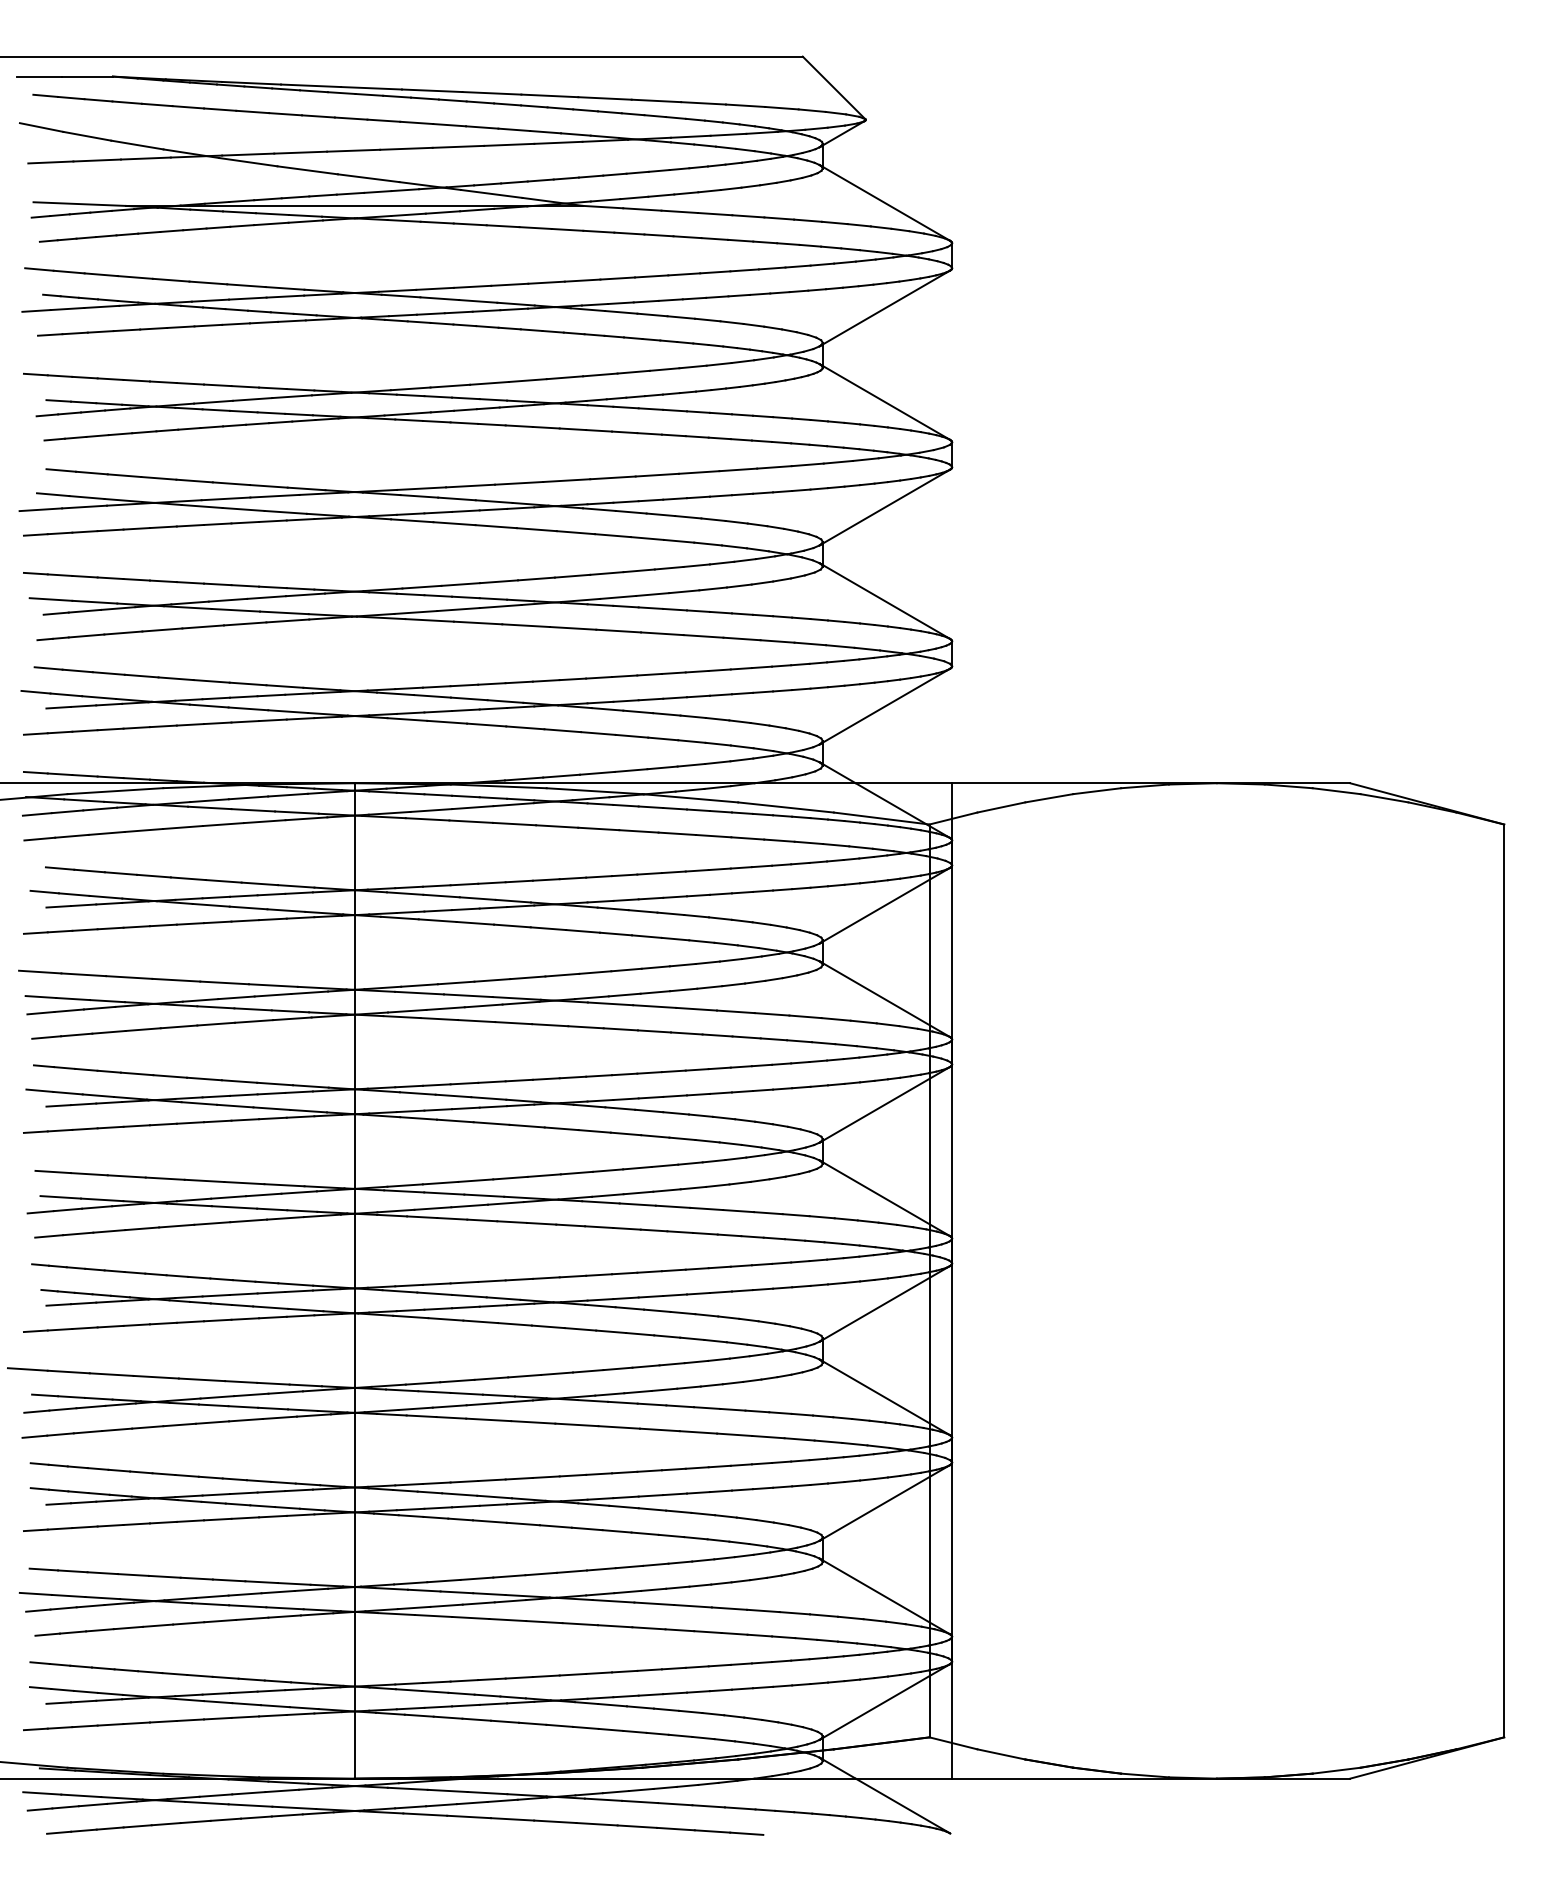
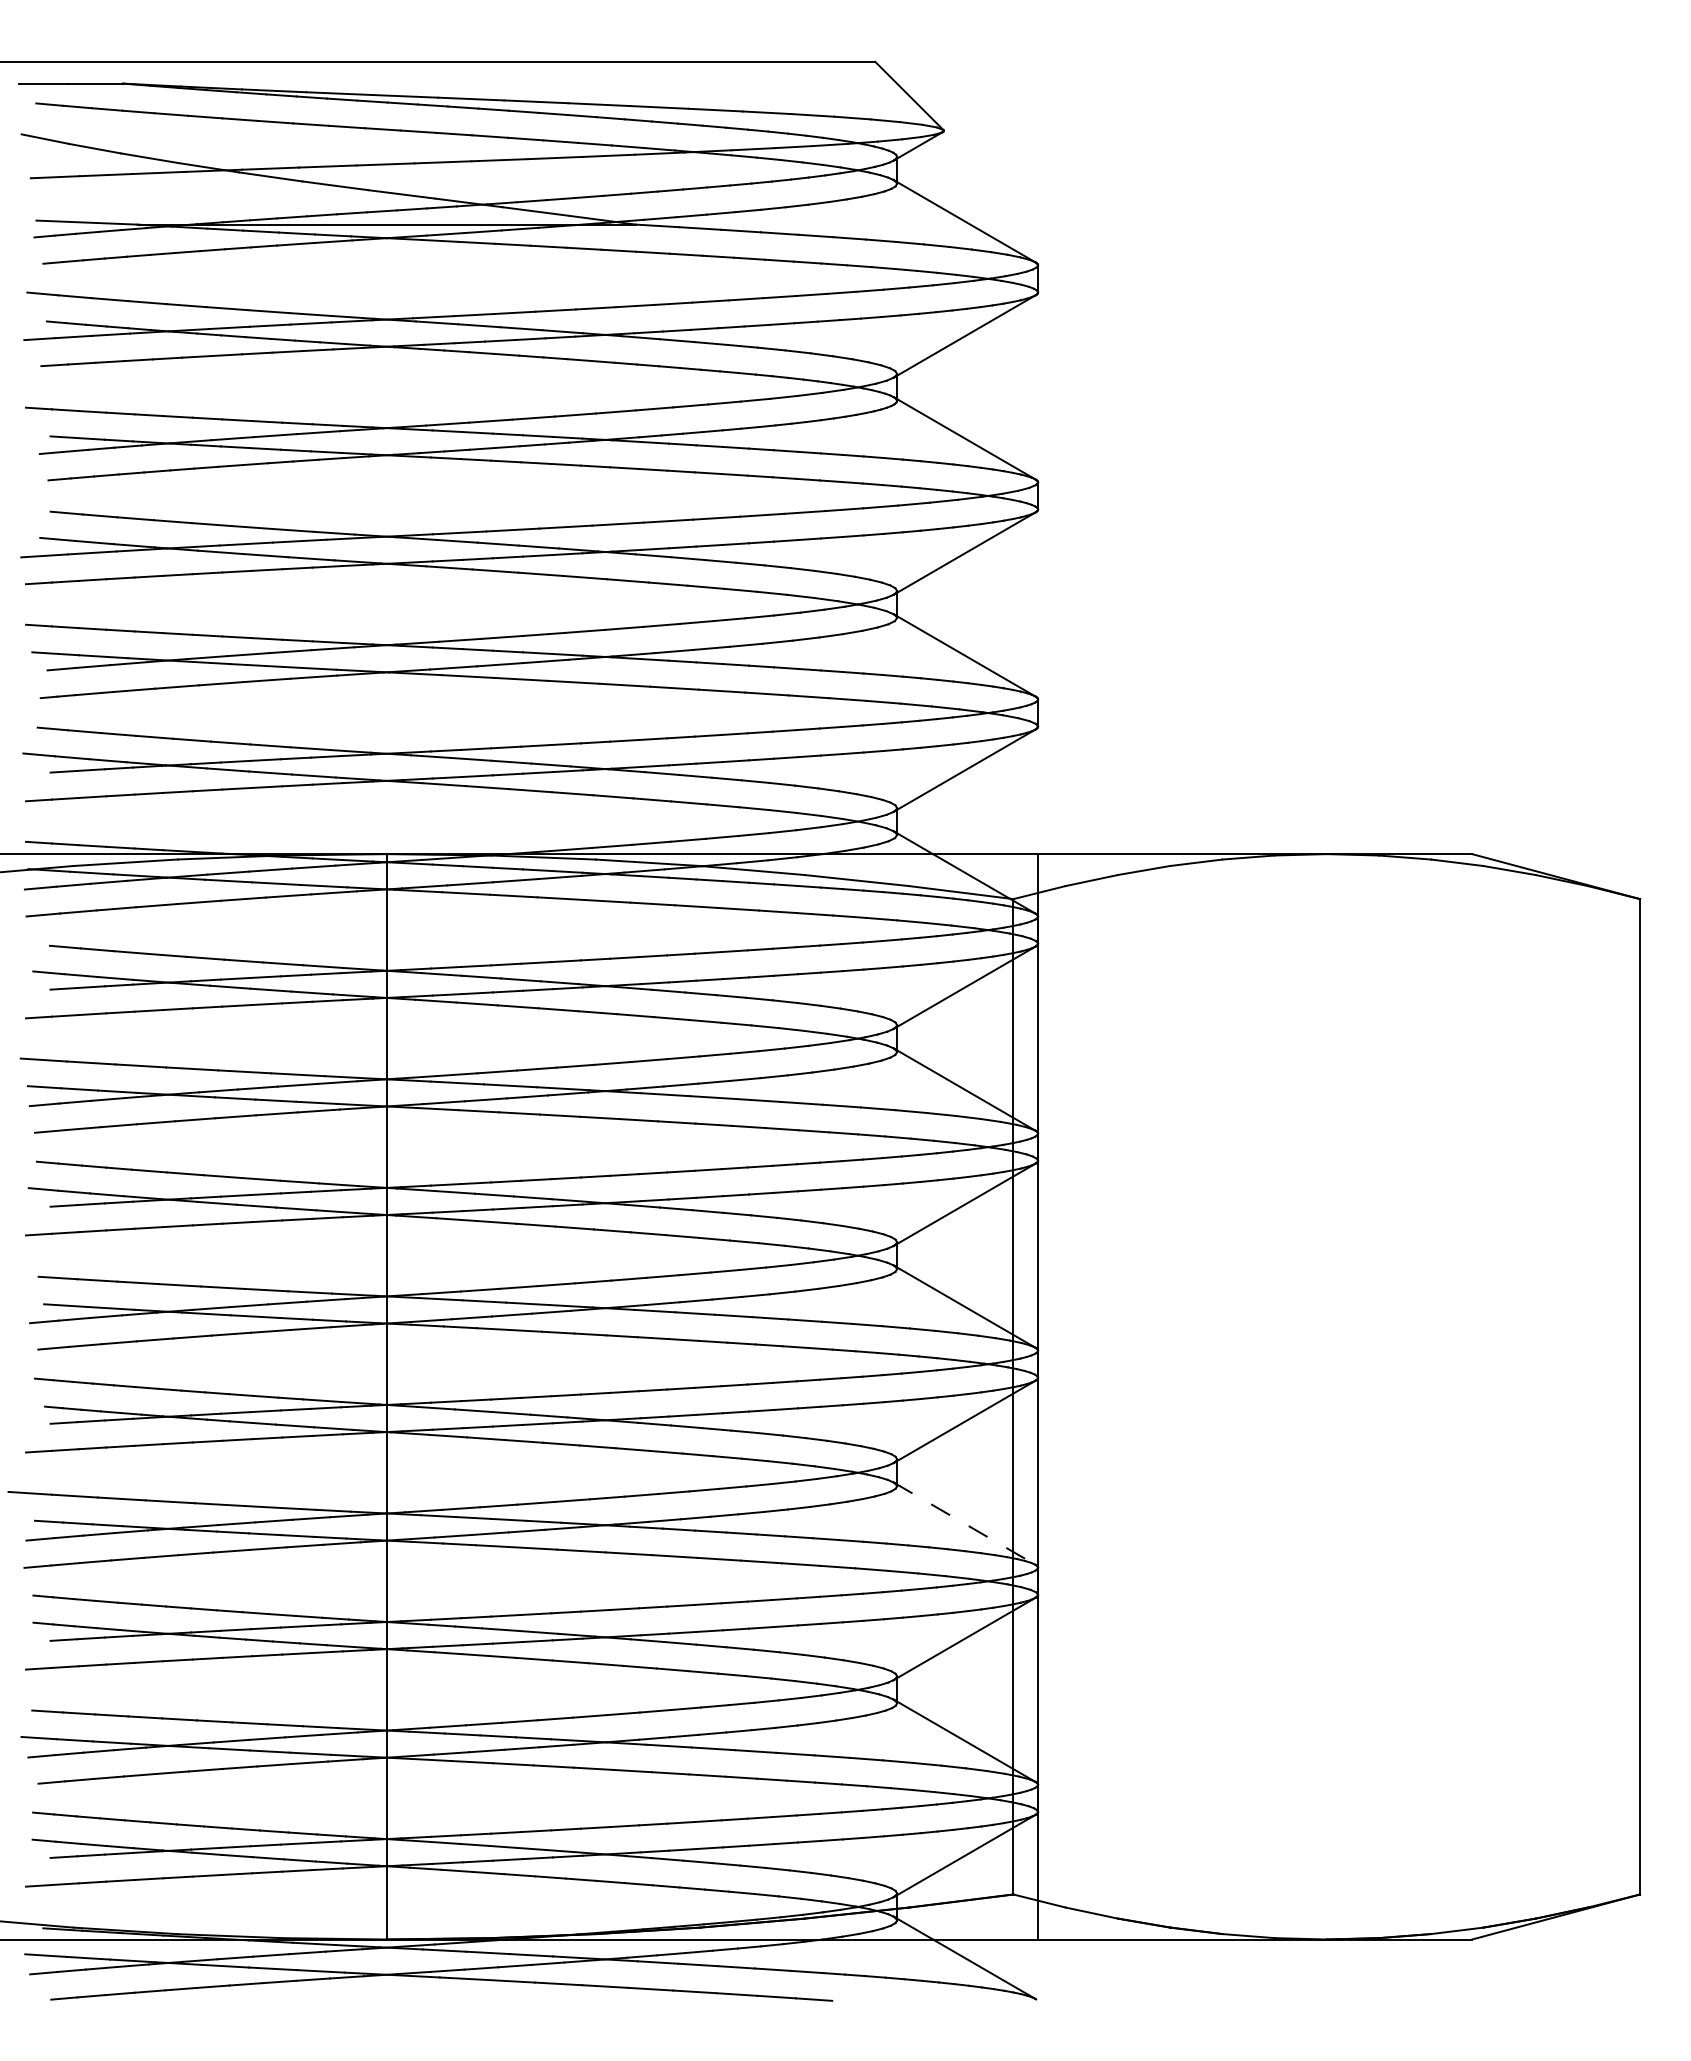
line: (884, 1397) -> (964, 1523), solid -> dashed

